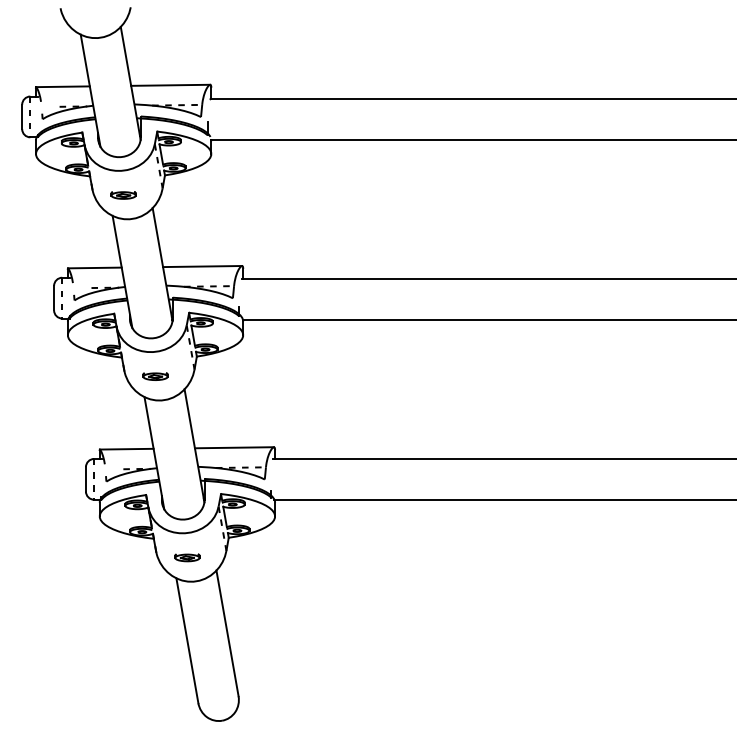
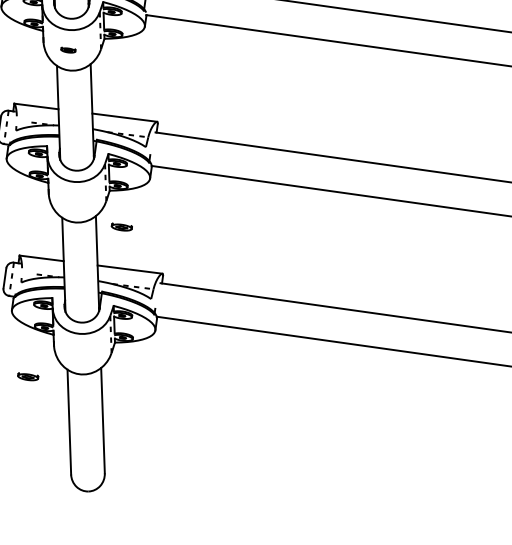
part: (123, 195) -> (68, 50), size x0.7
part: (155, 376) -> (121, 227), moved
part: (187, 557) -> (28, 376), moved

